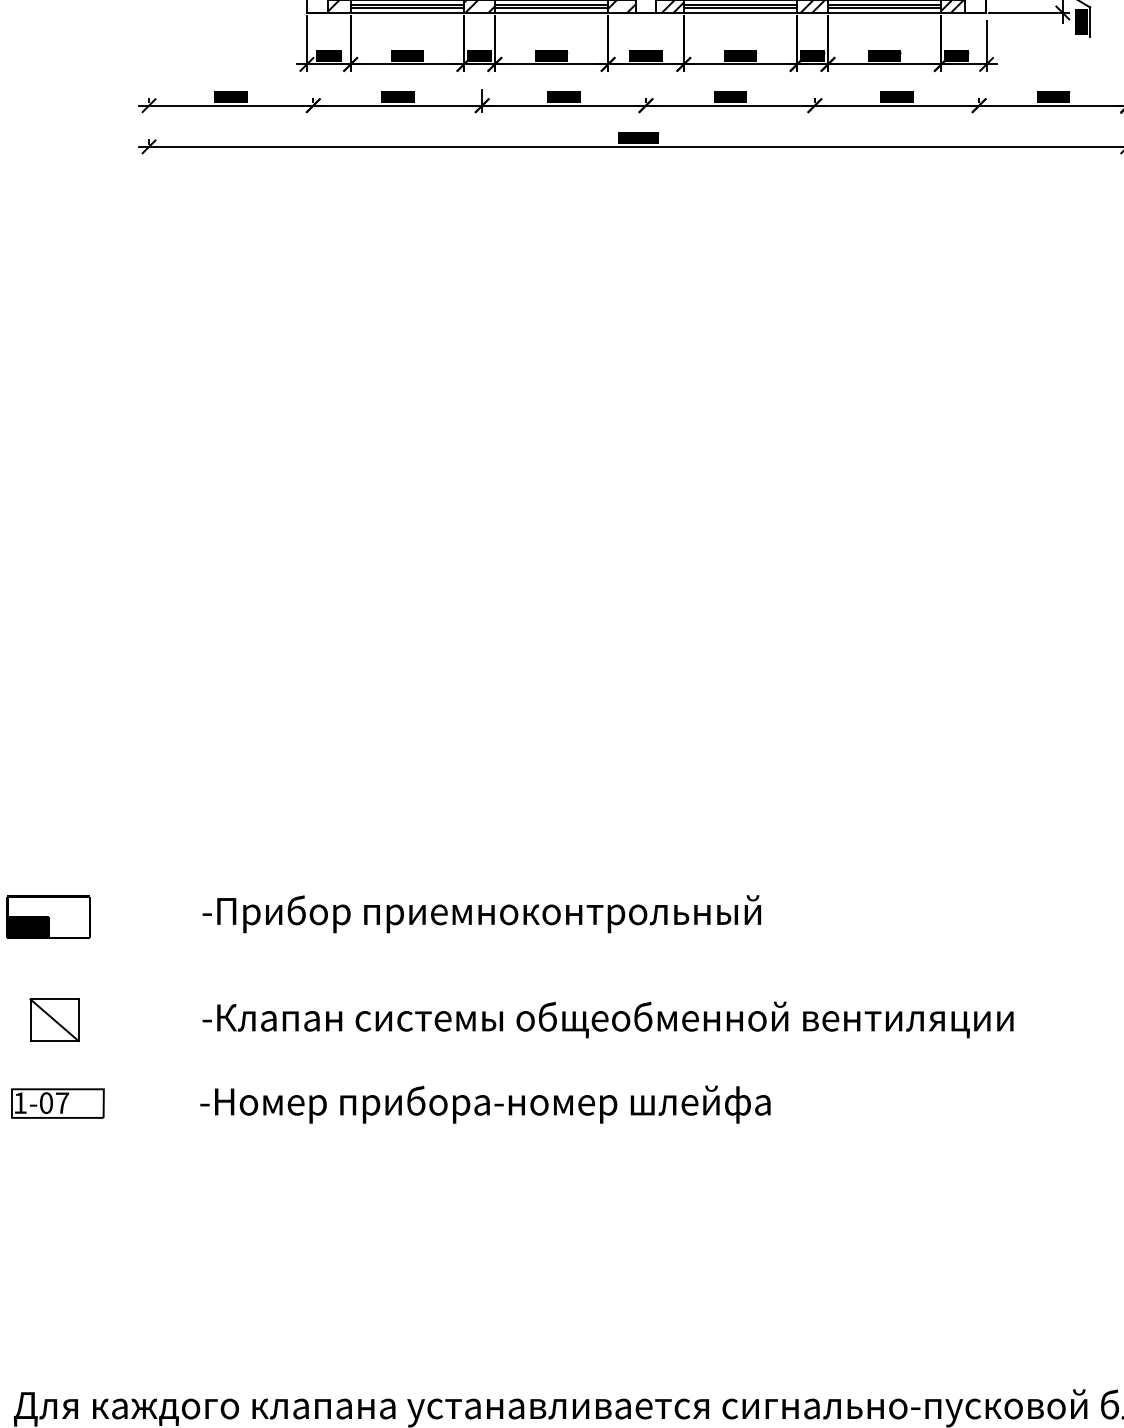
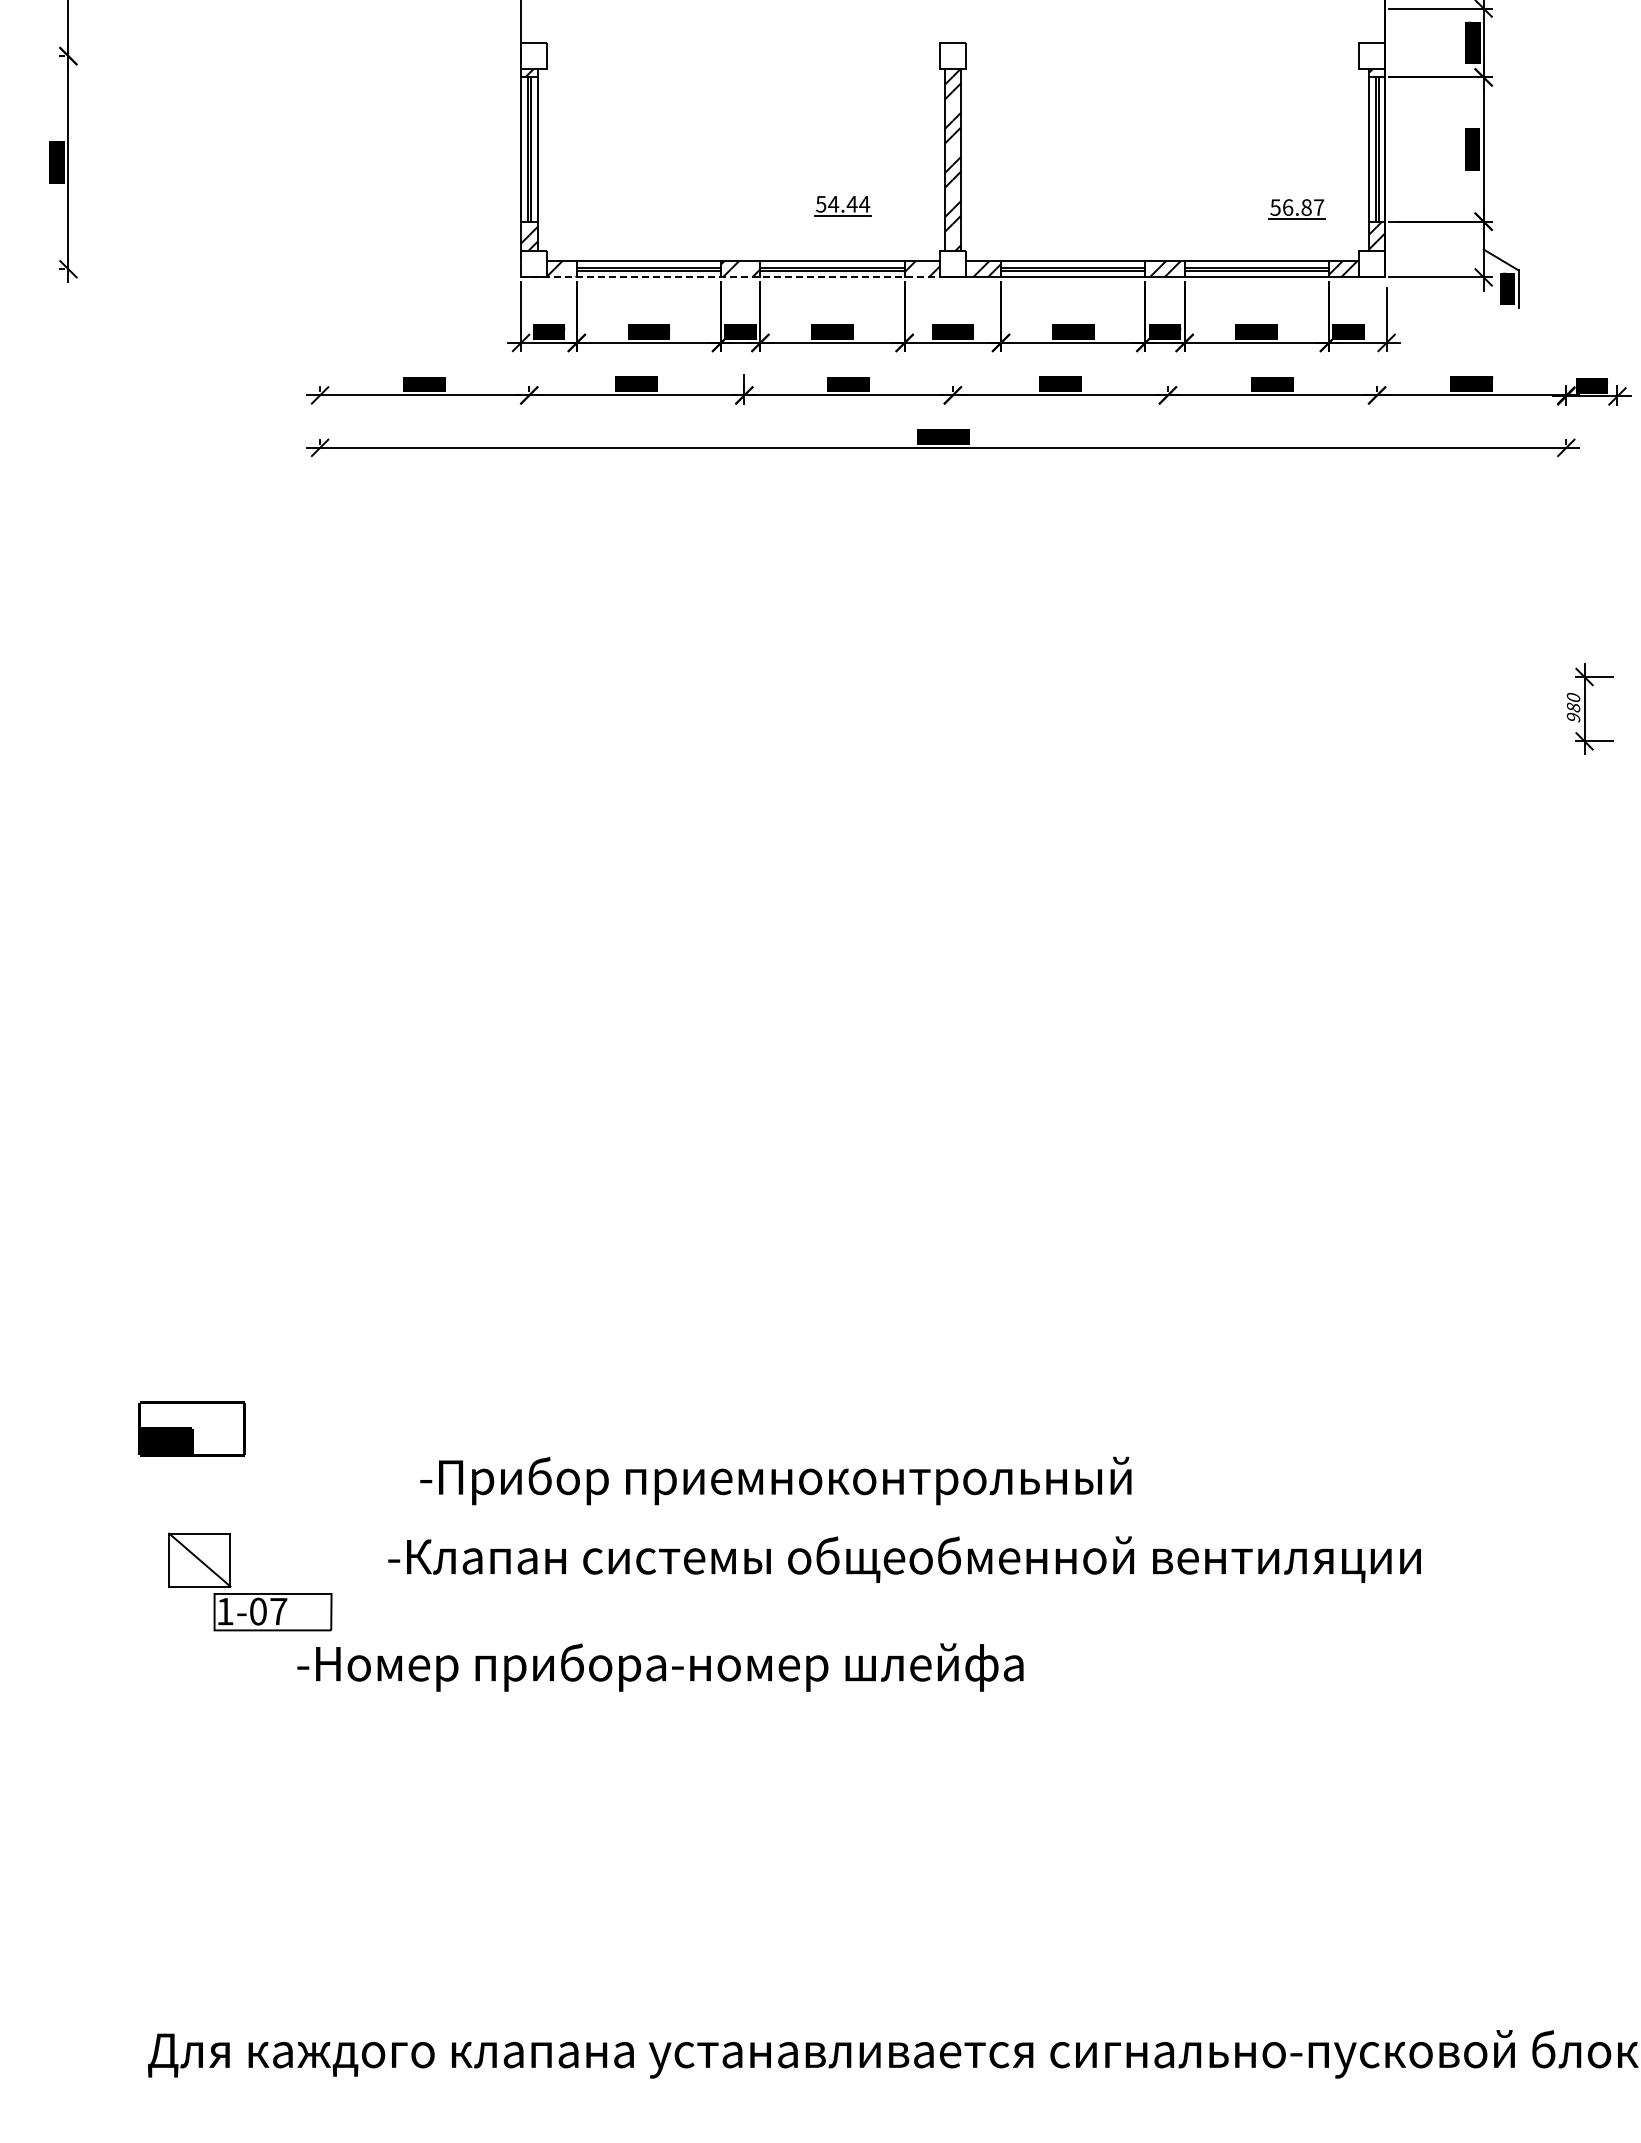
line: (476, 13) -> (736, 277), solid -> dashed
text: (481, 913) -> (775, 1480), moved
part: (57, 1103) -> (272, 1612), moved
text: (485, 1104) -> (660, 1667), moved

